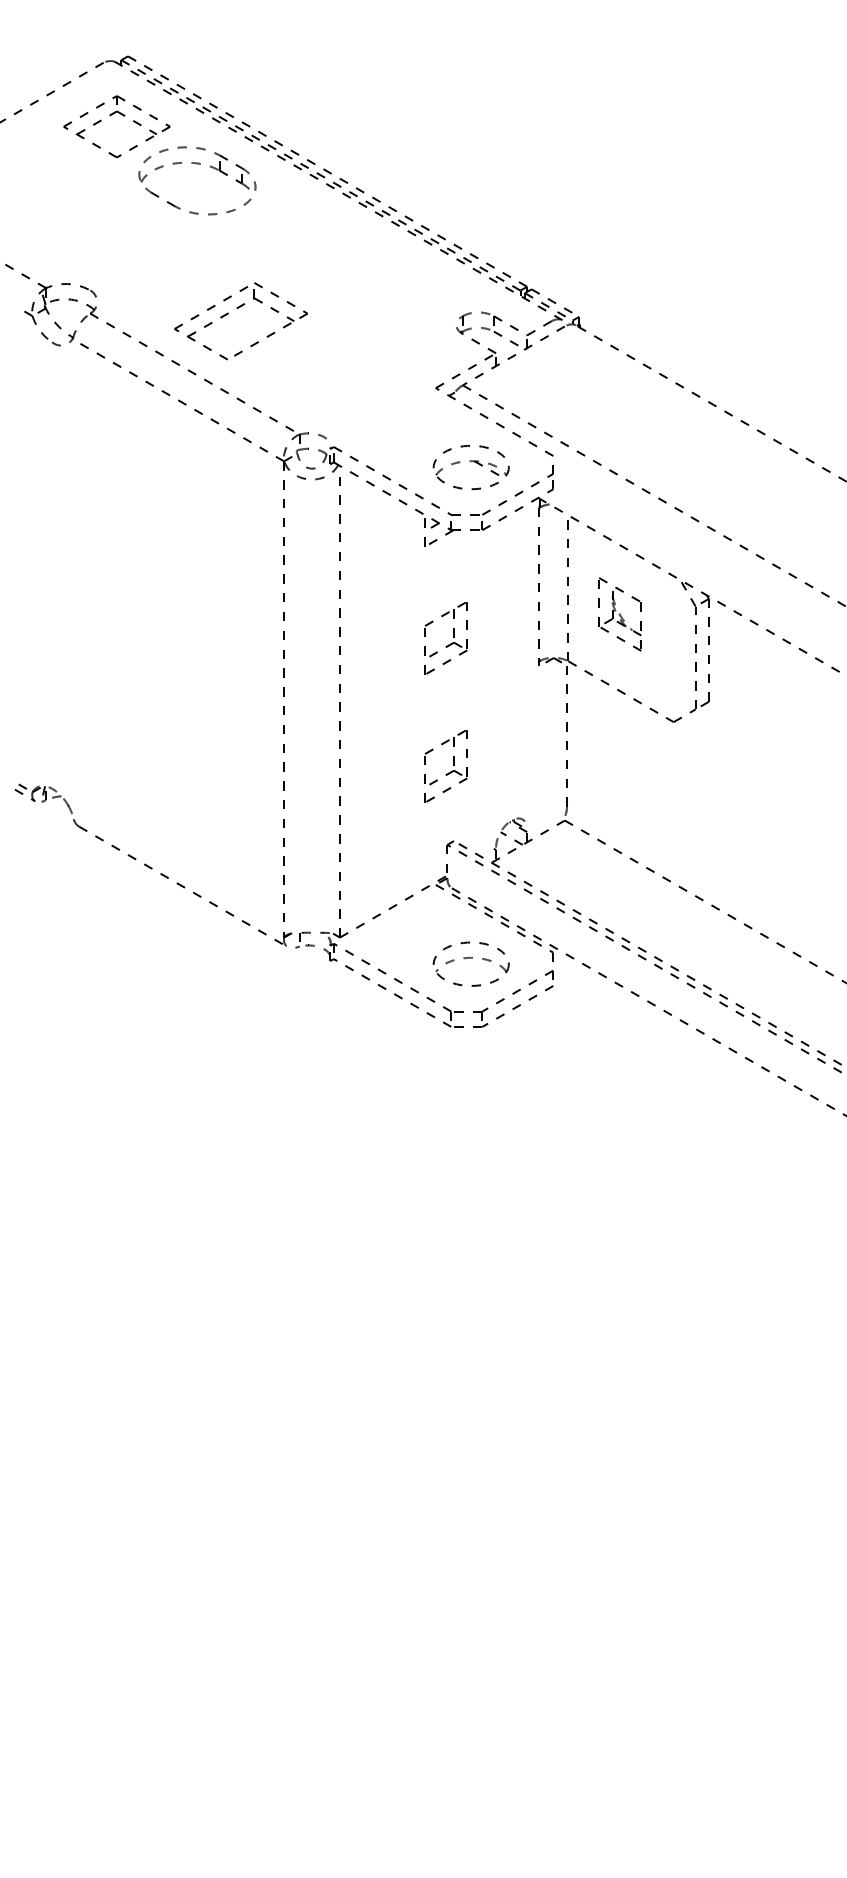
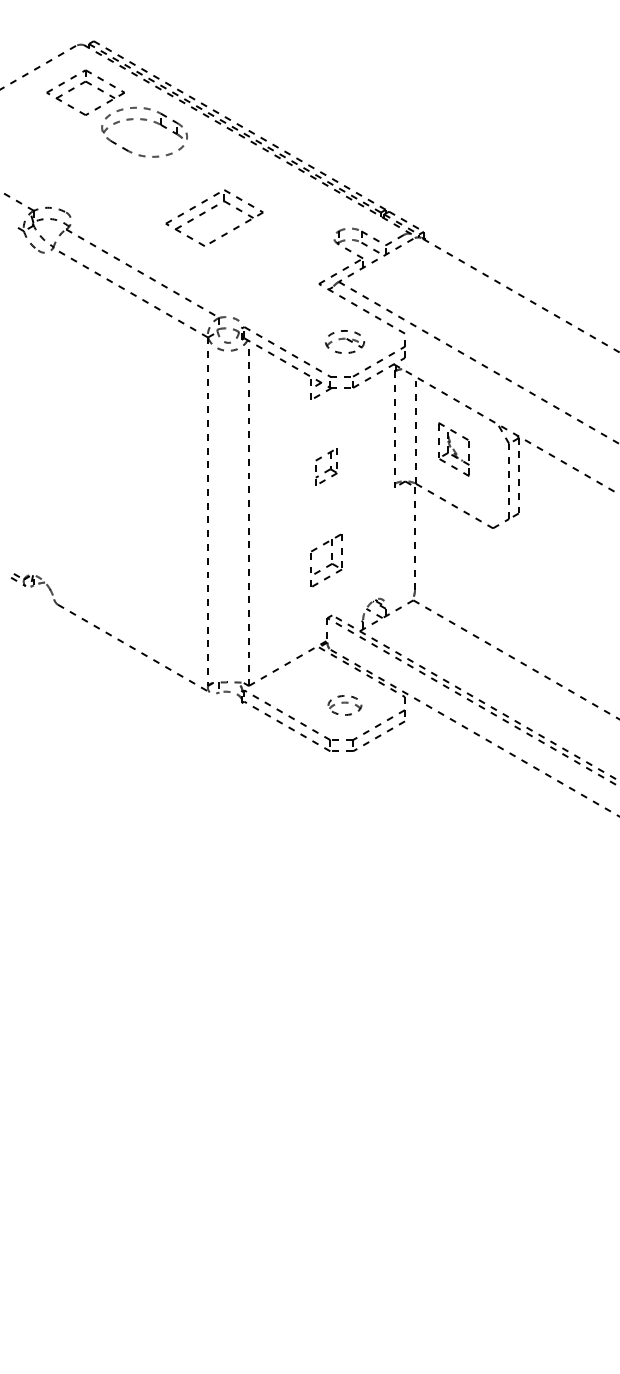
part: (238, 309) -> (212, 209), moved
part: (470, 466) -> (344, 341), size x0.7
part: (446, 637) -> (326, 466), size x0.7
part: (470, 964) -> (344, 705), size x0.6

